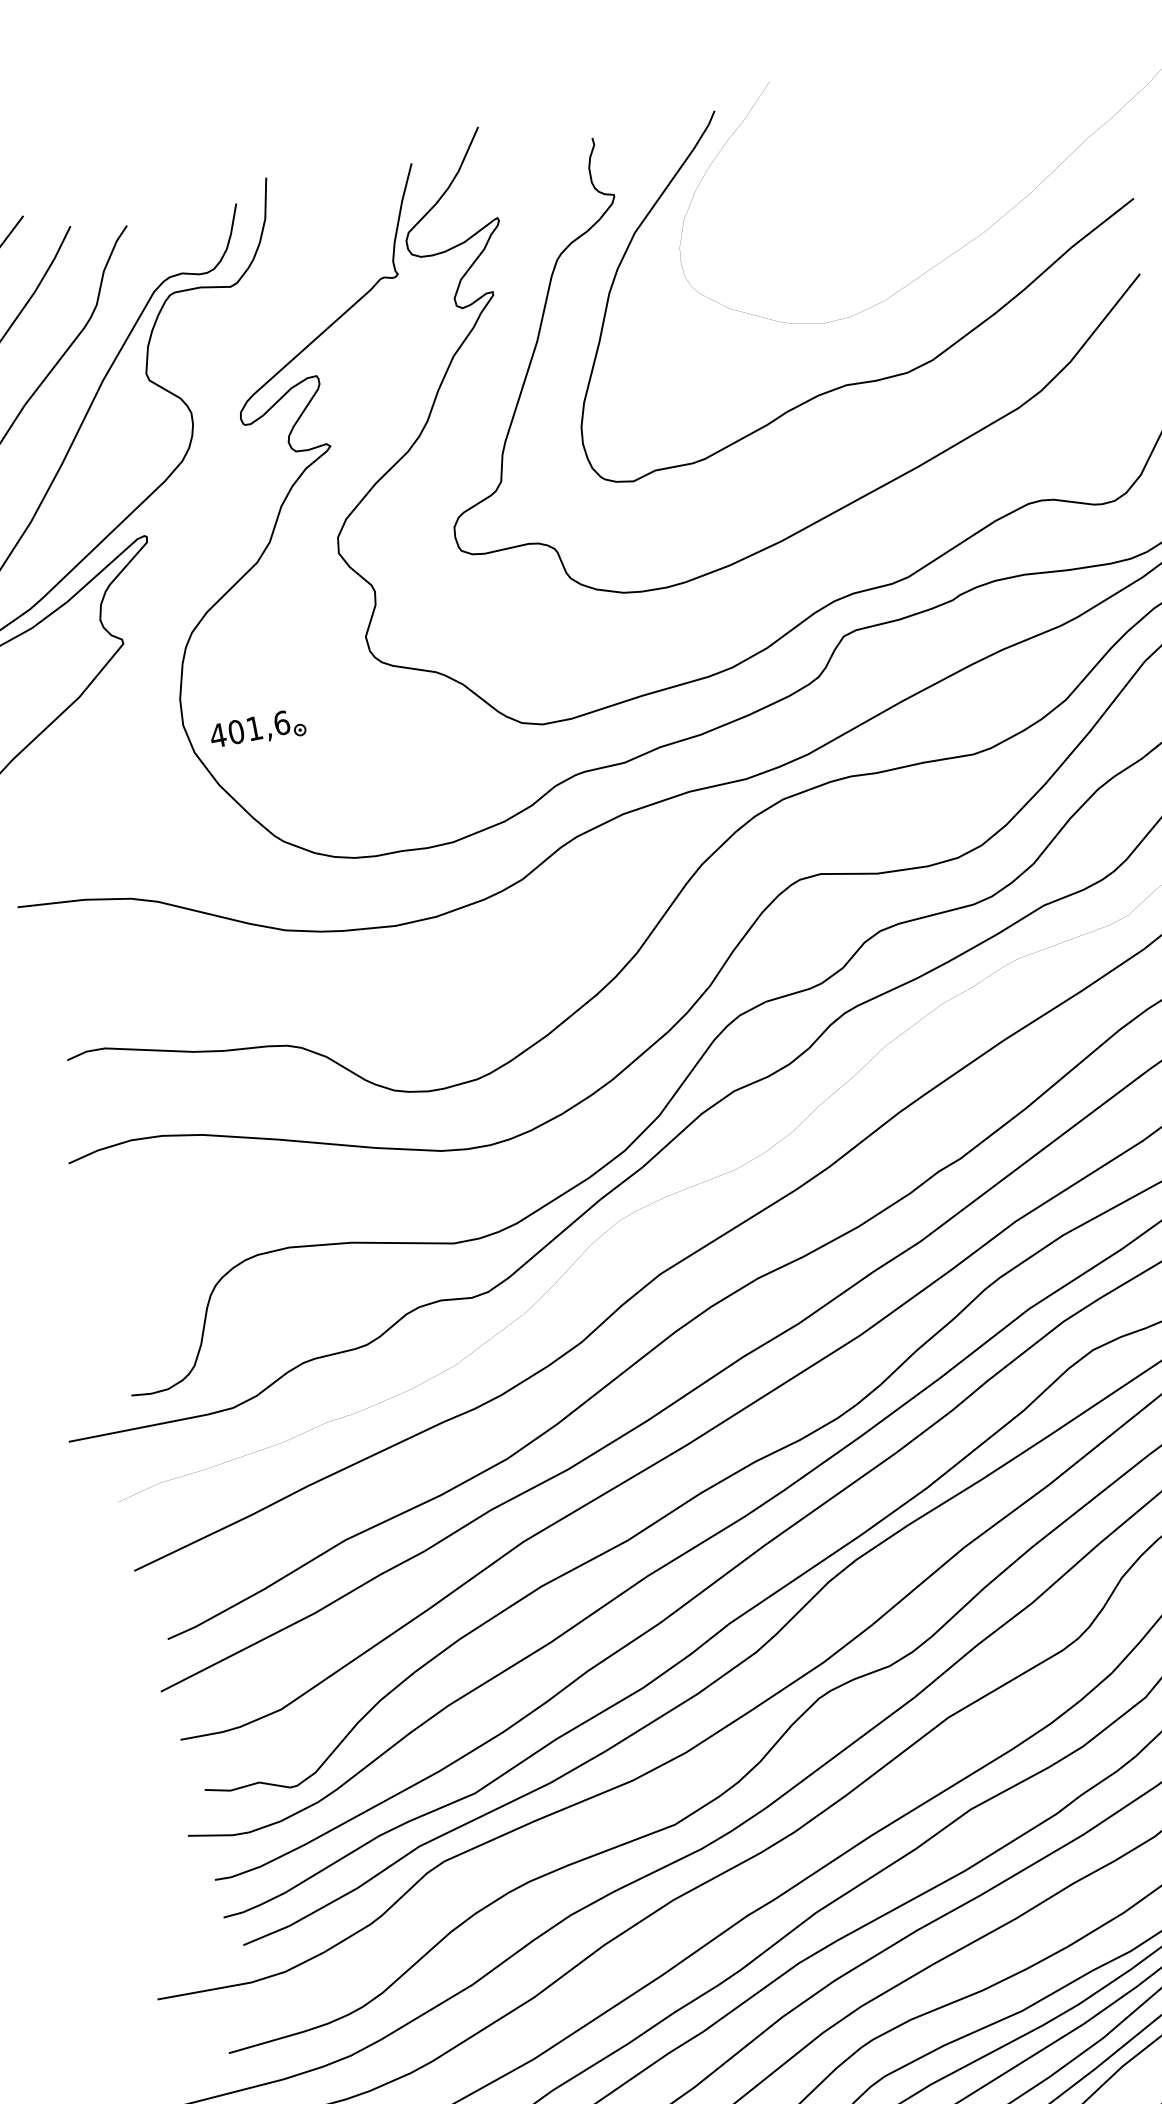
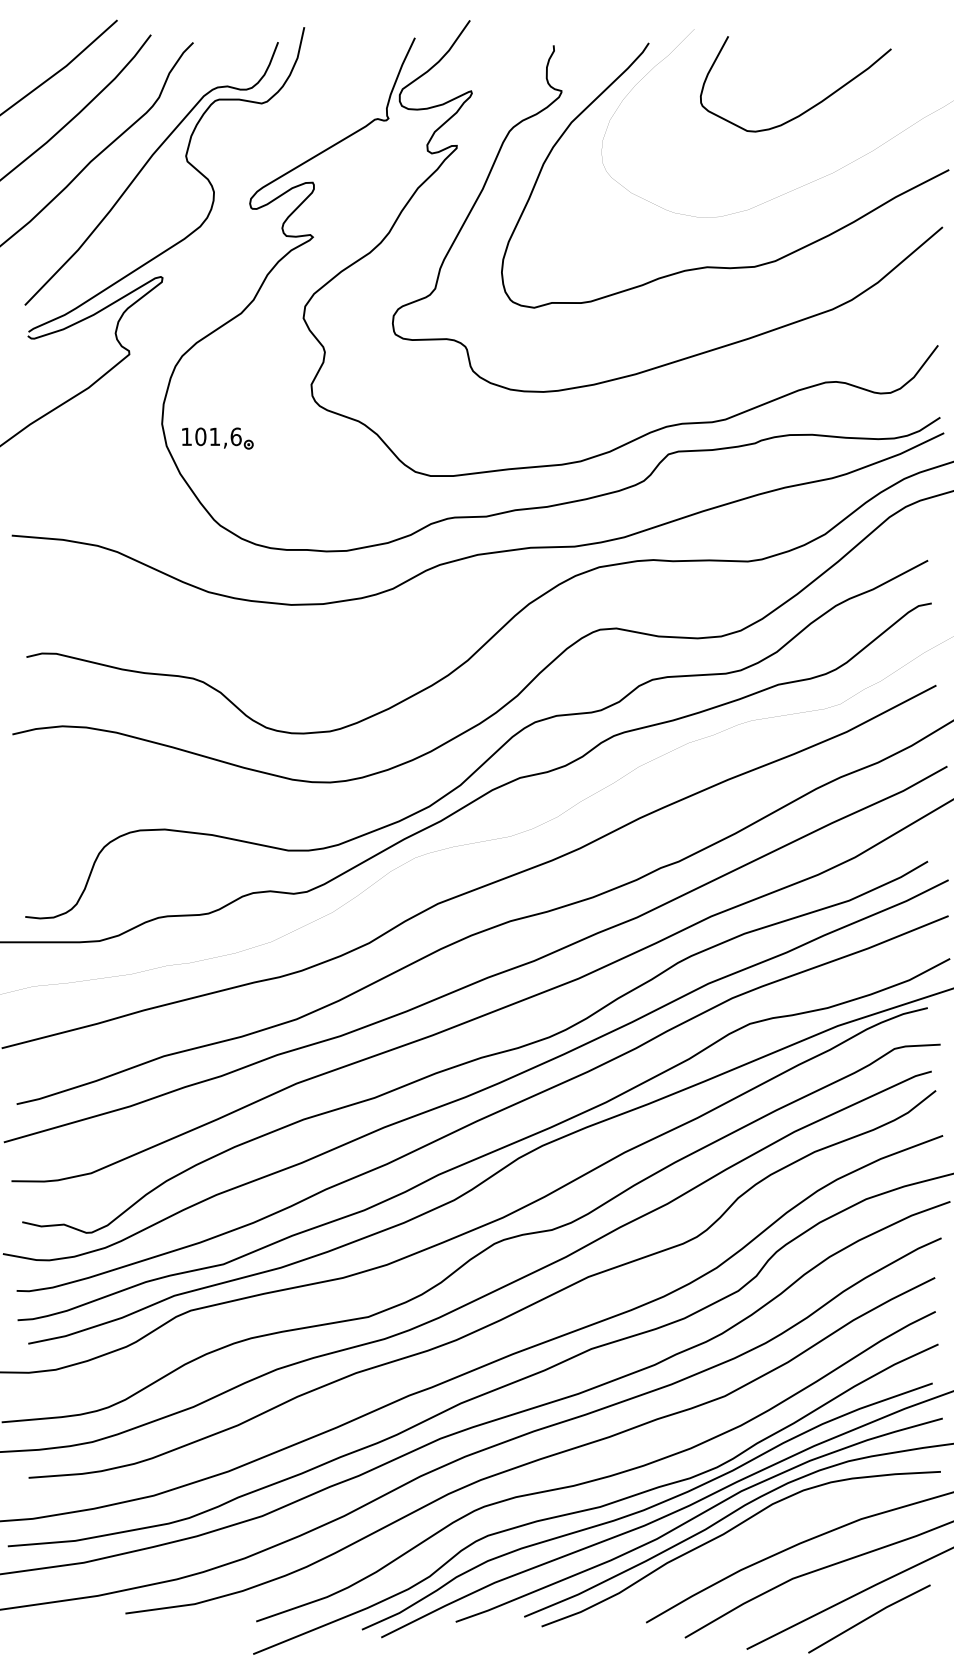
curve: (939, 153) -> (810, 107), added
text: (217, 735) -> (186, 436), 401,6 -> 101,6

